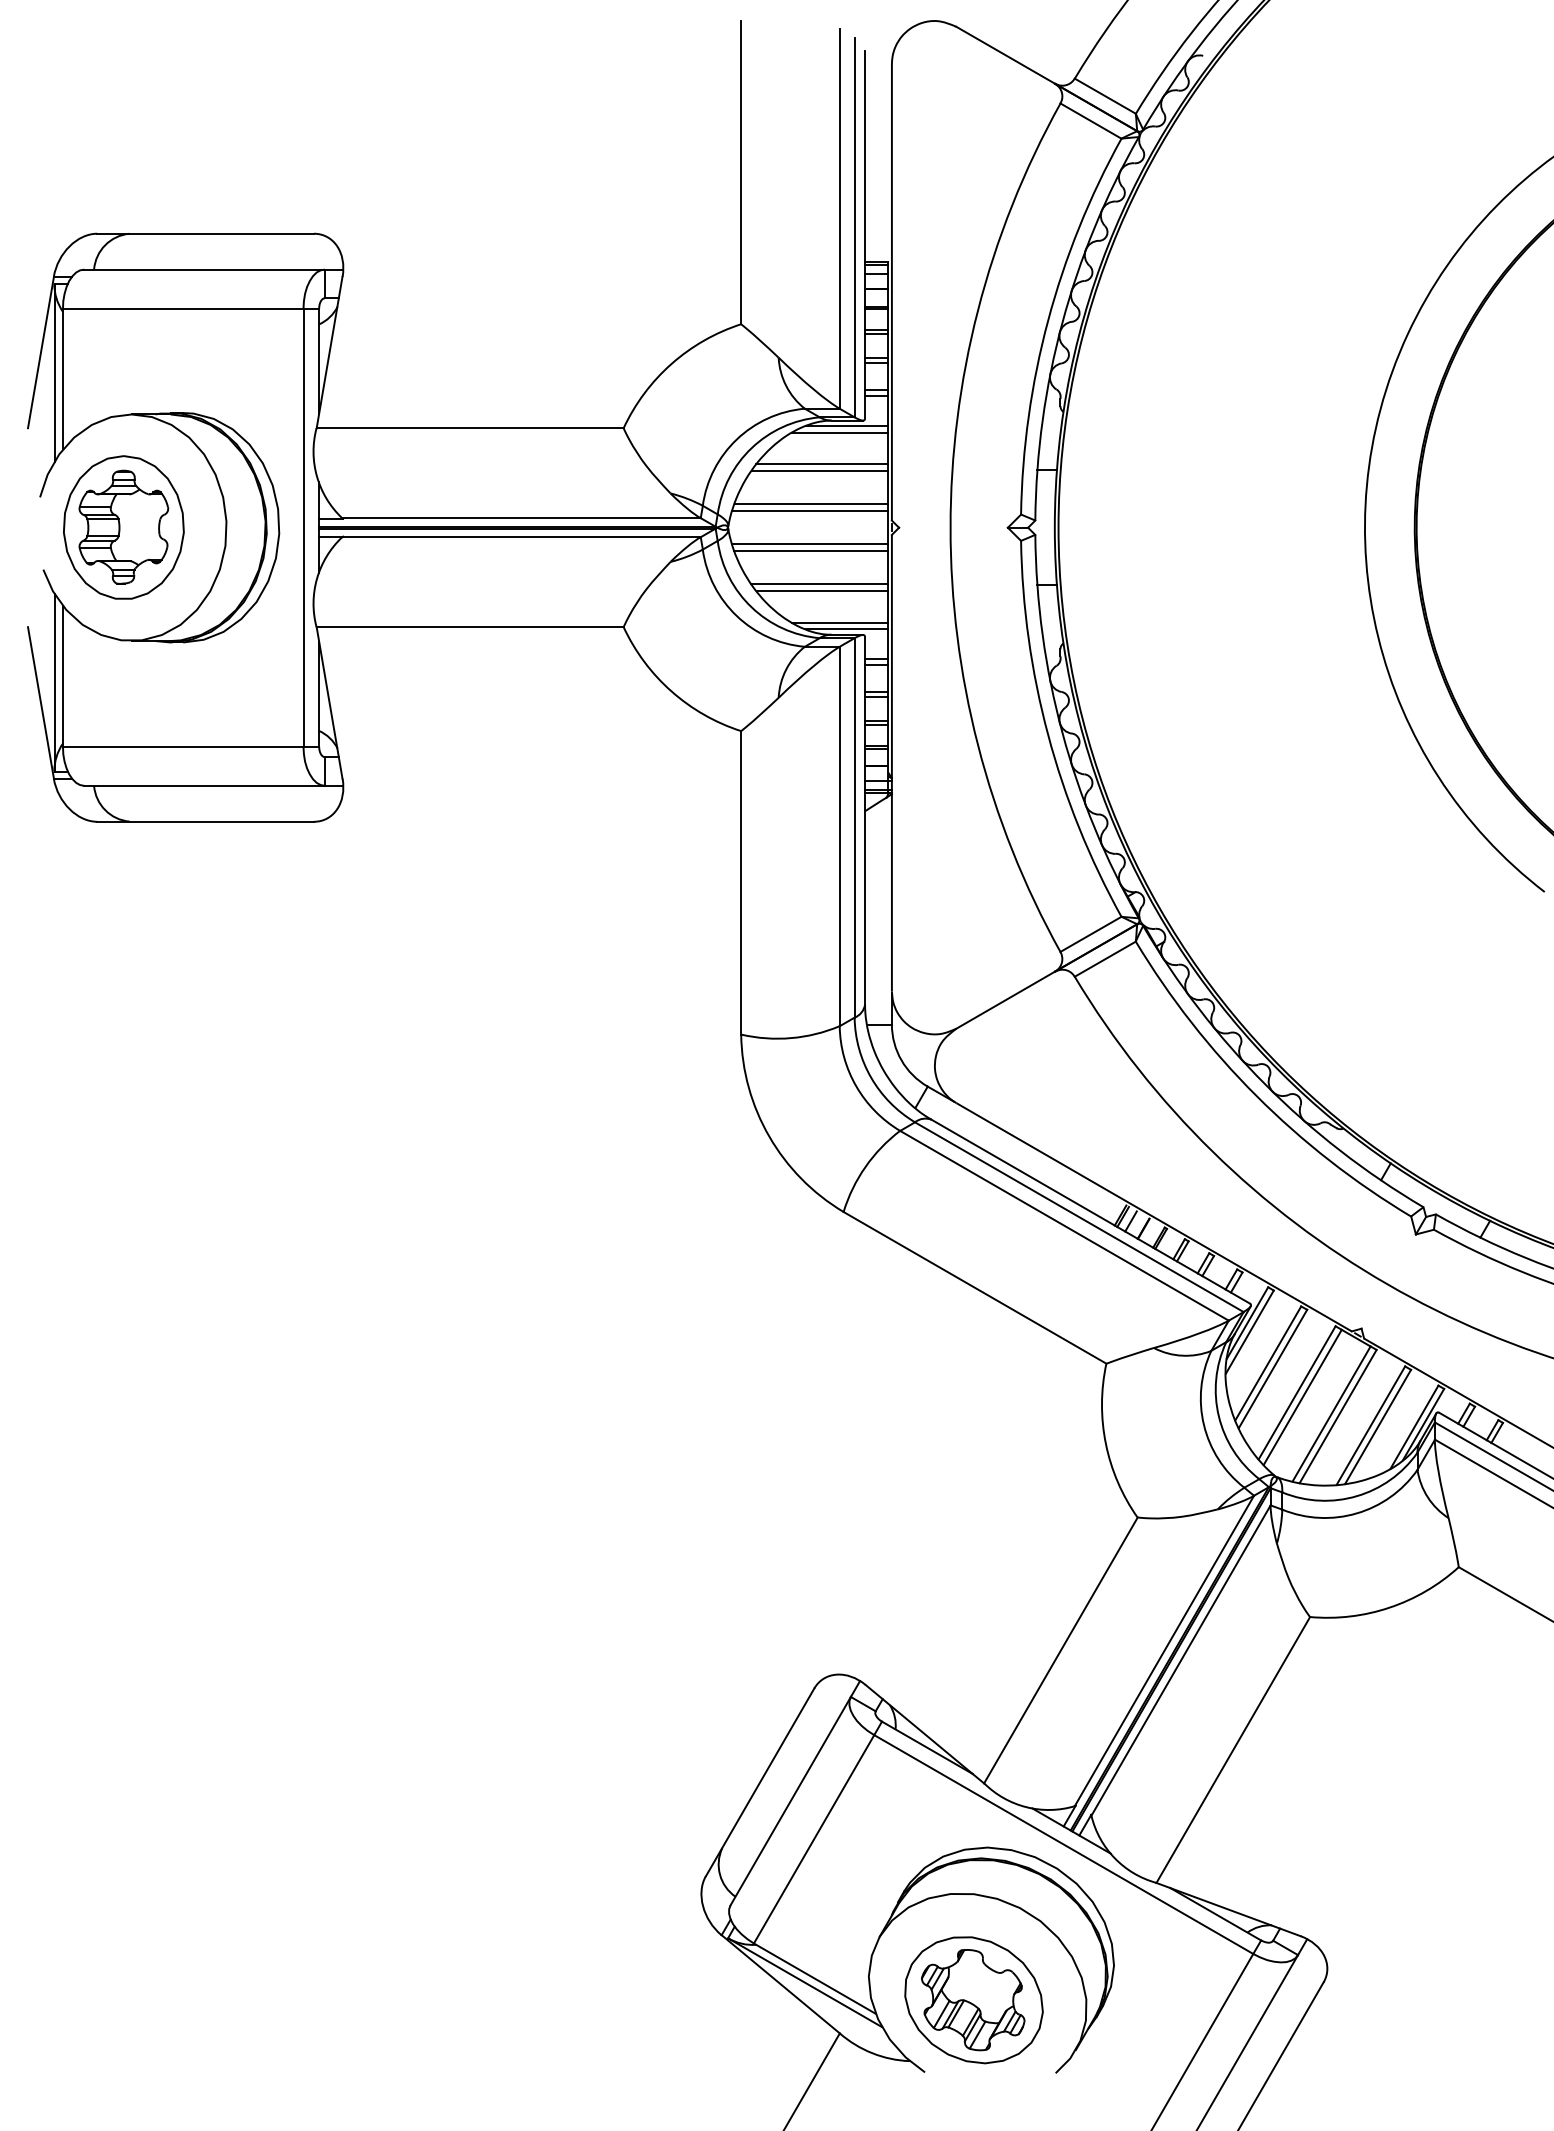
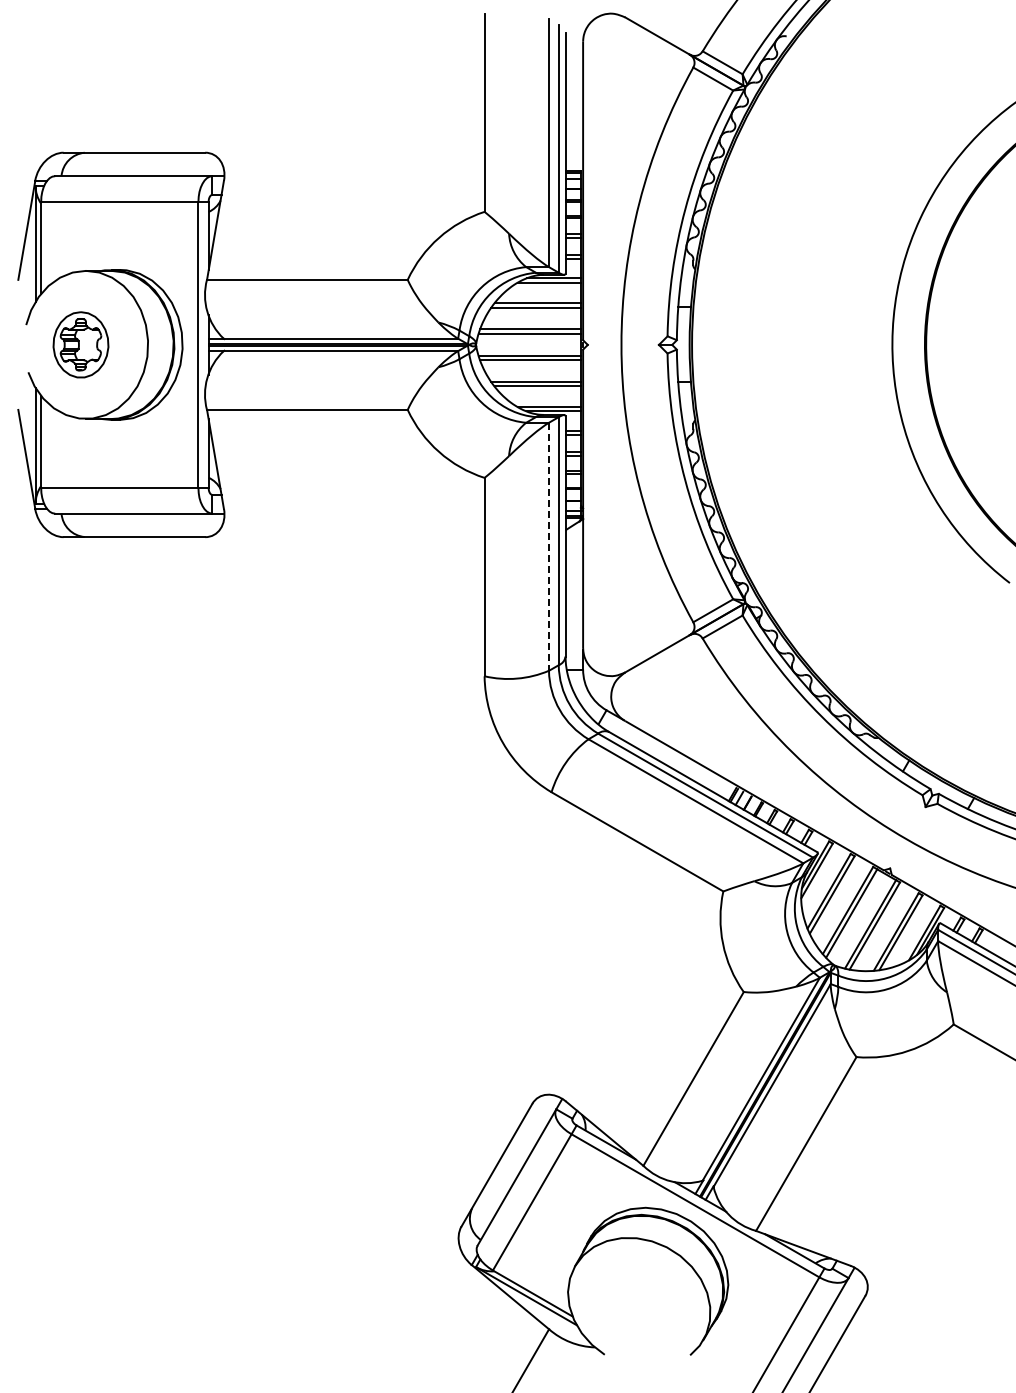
part: (123, 527) -> (80, 344), size x0.7
line: (838, 837) -> (548, 547), solid -> dashed
part: (973, 2000) -> (636, 1307), removed

